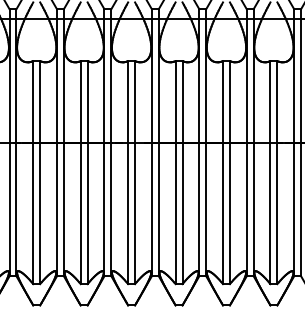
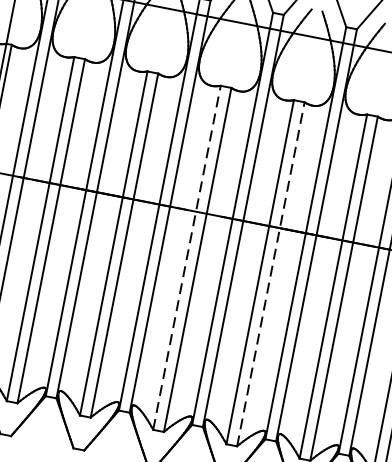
line: (128, 172) -> (187, 257), solid -> dashed
line: (182, 172) -> (270, 274), solid -> dashed

